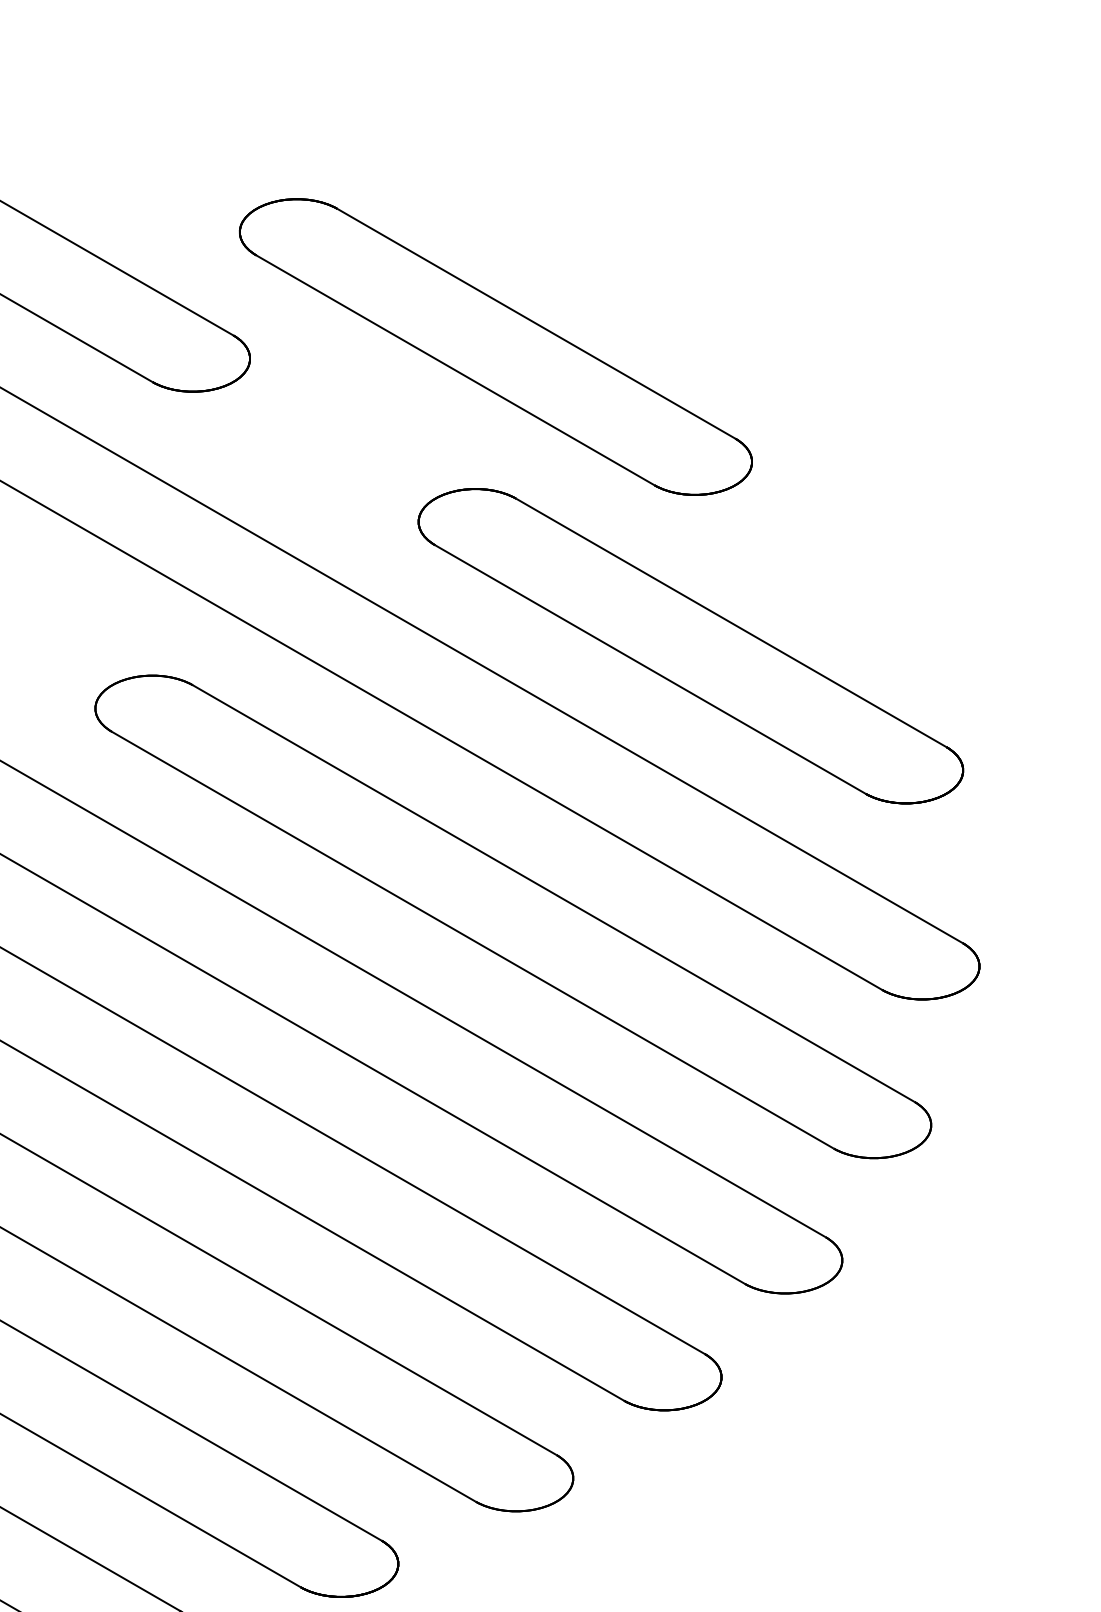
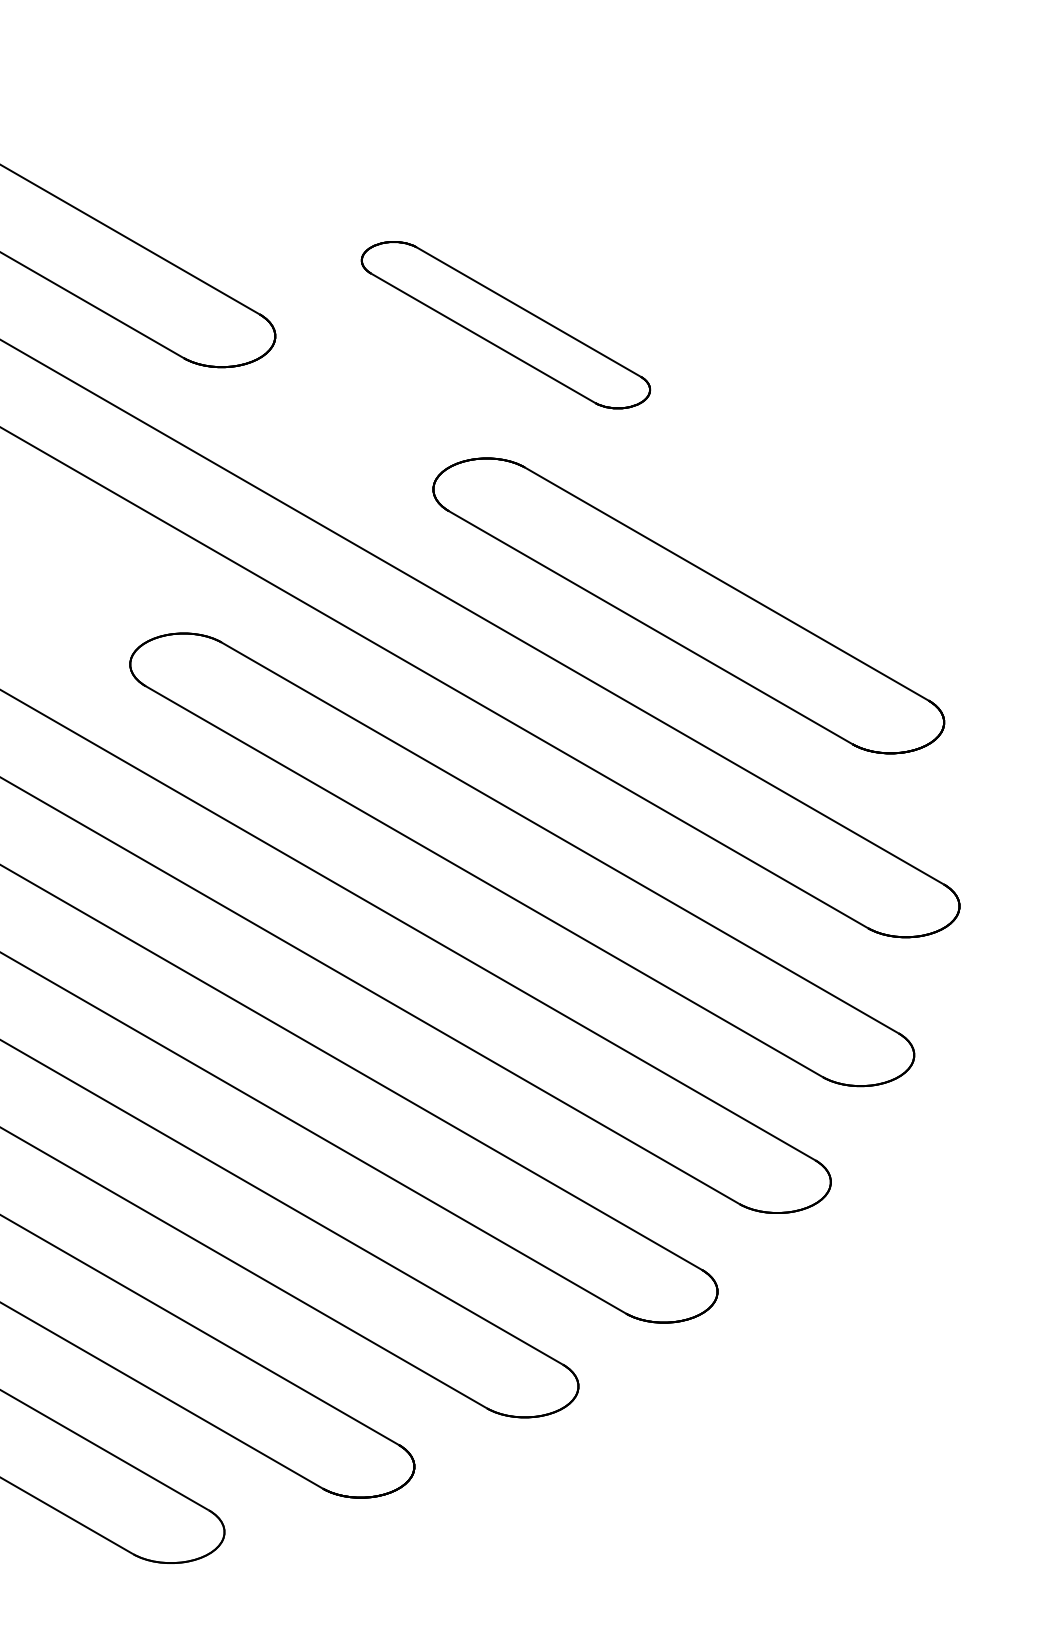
part: (495, 346) -> (505, 324), size x0.6

